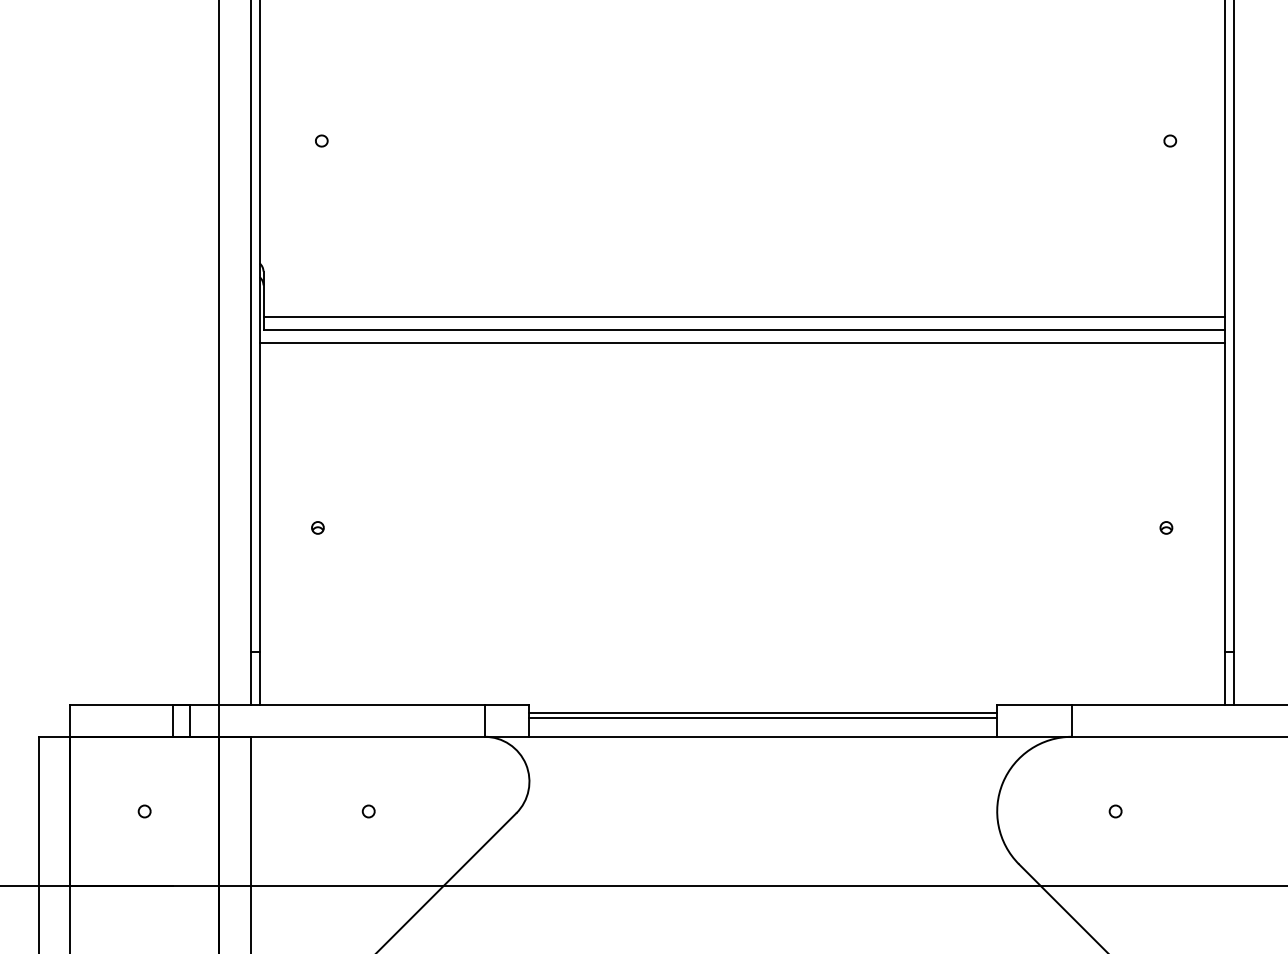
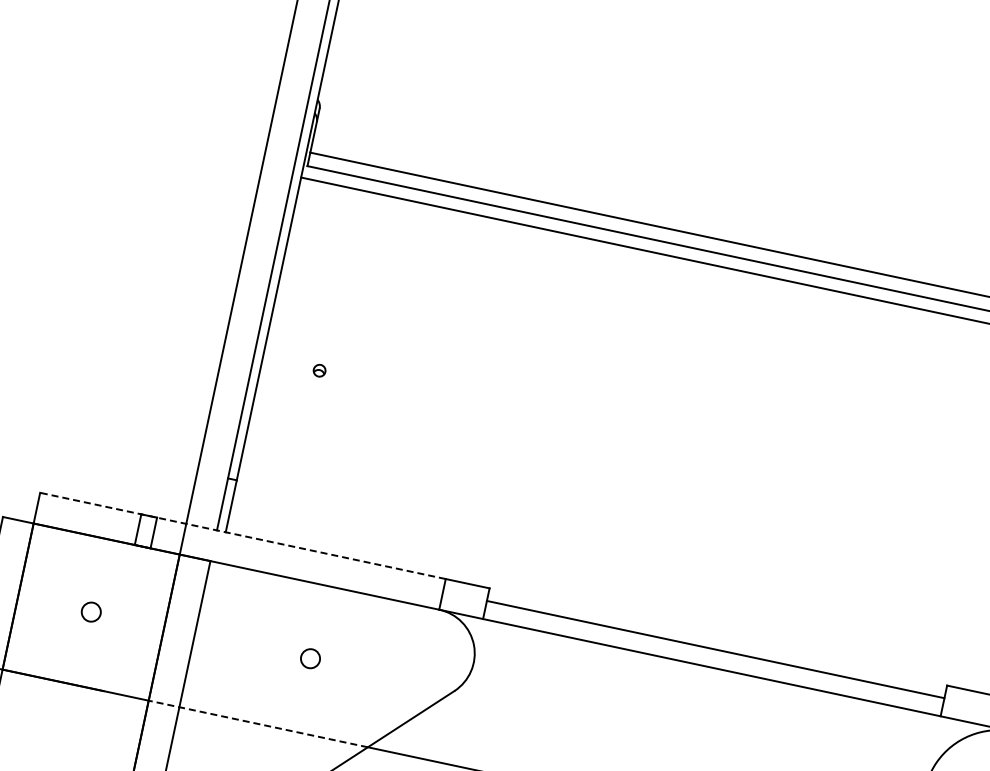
line: (276, 705) -> (242, 535), solid -> dashed
line: (763, 713) -> (716, 644), removed
circle: (144, 811) -> (91, 612), size x1.6
circle: (368, 811) -> (310, 658), size x1.6
line: (330, 886) -> (257, 724), solid -> dashed

